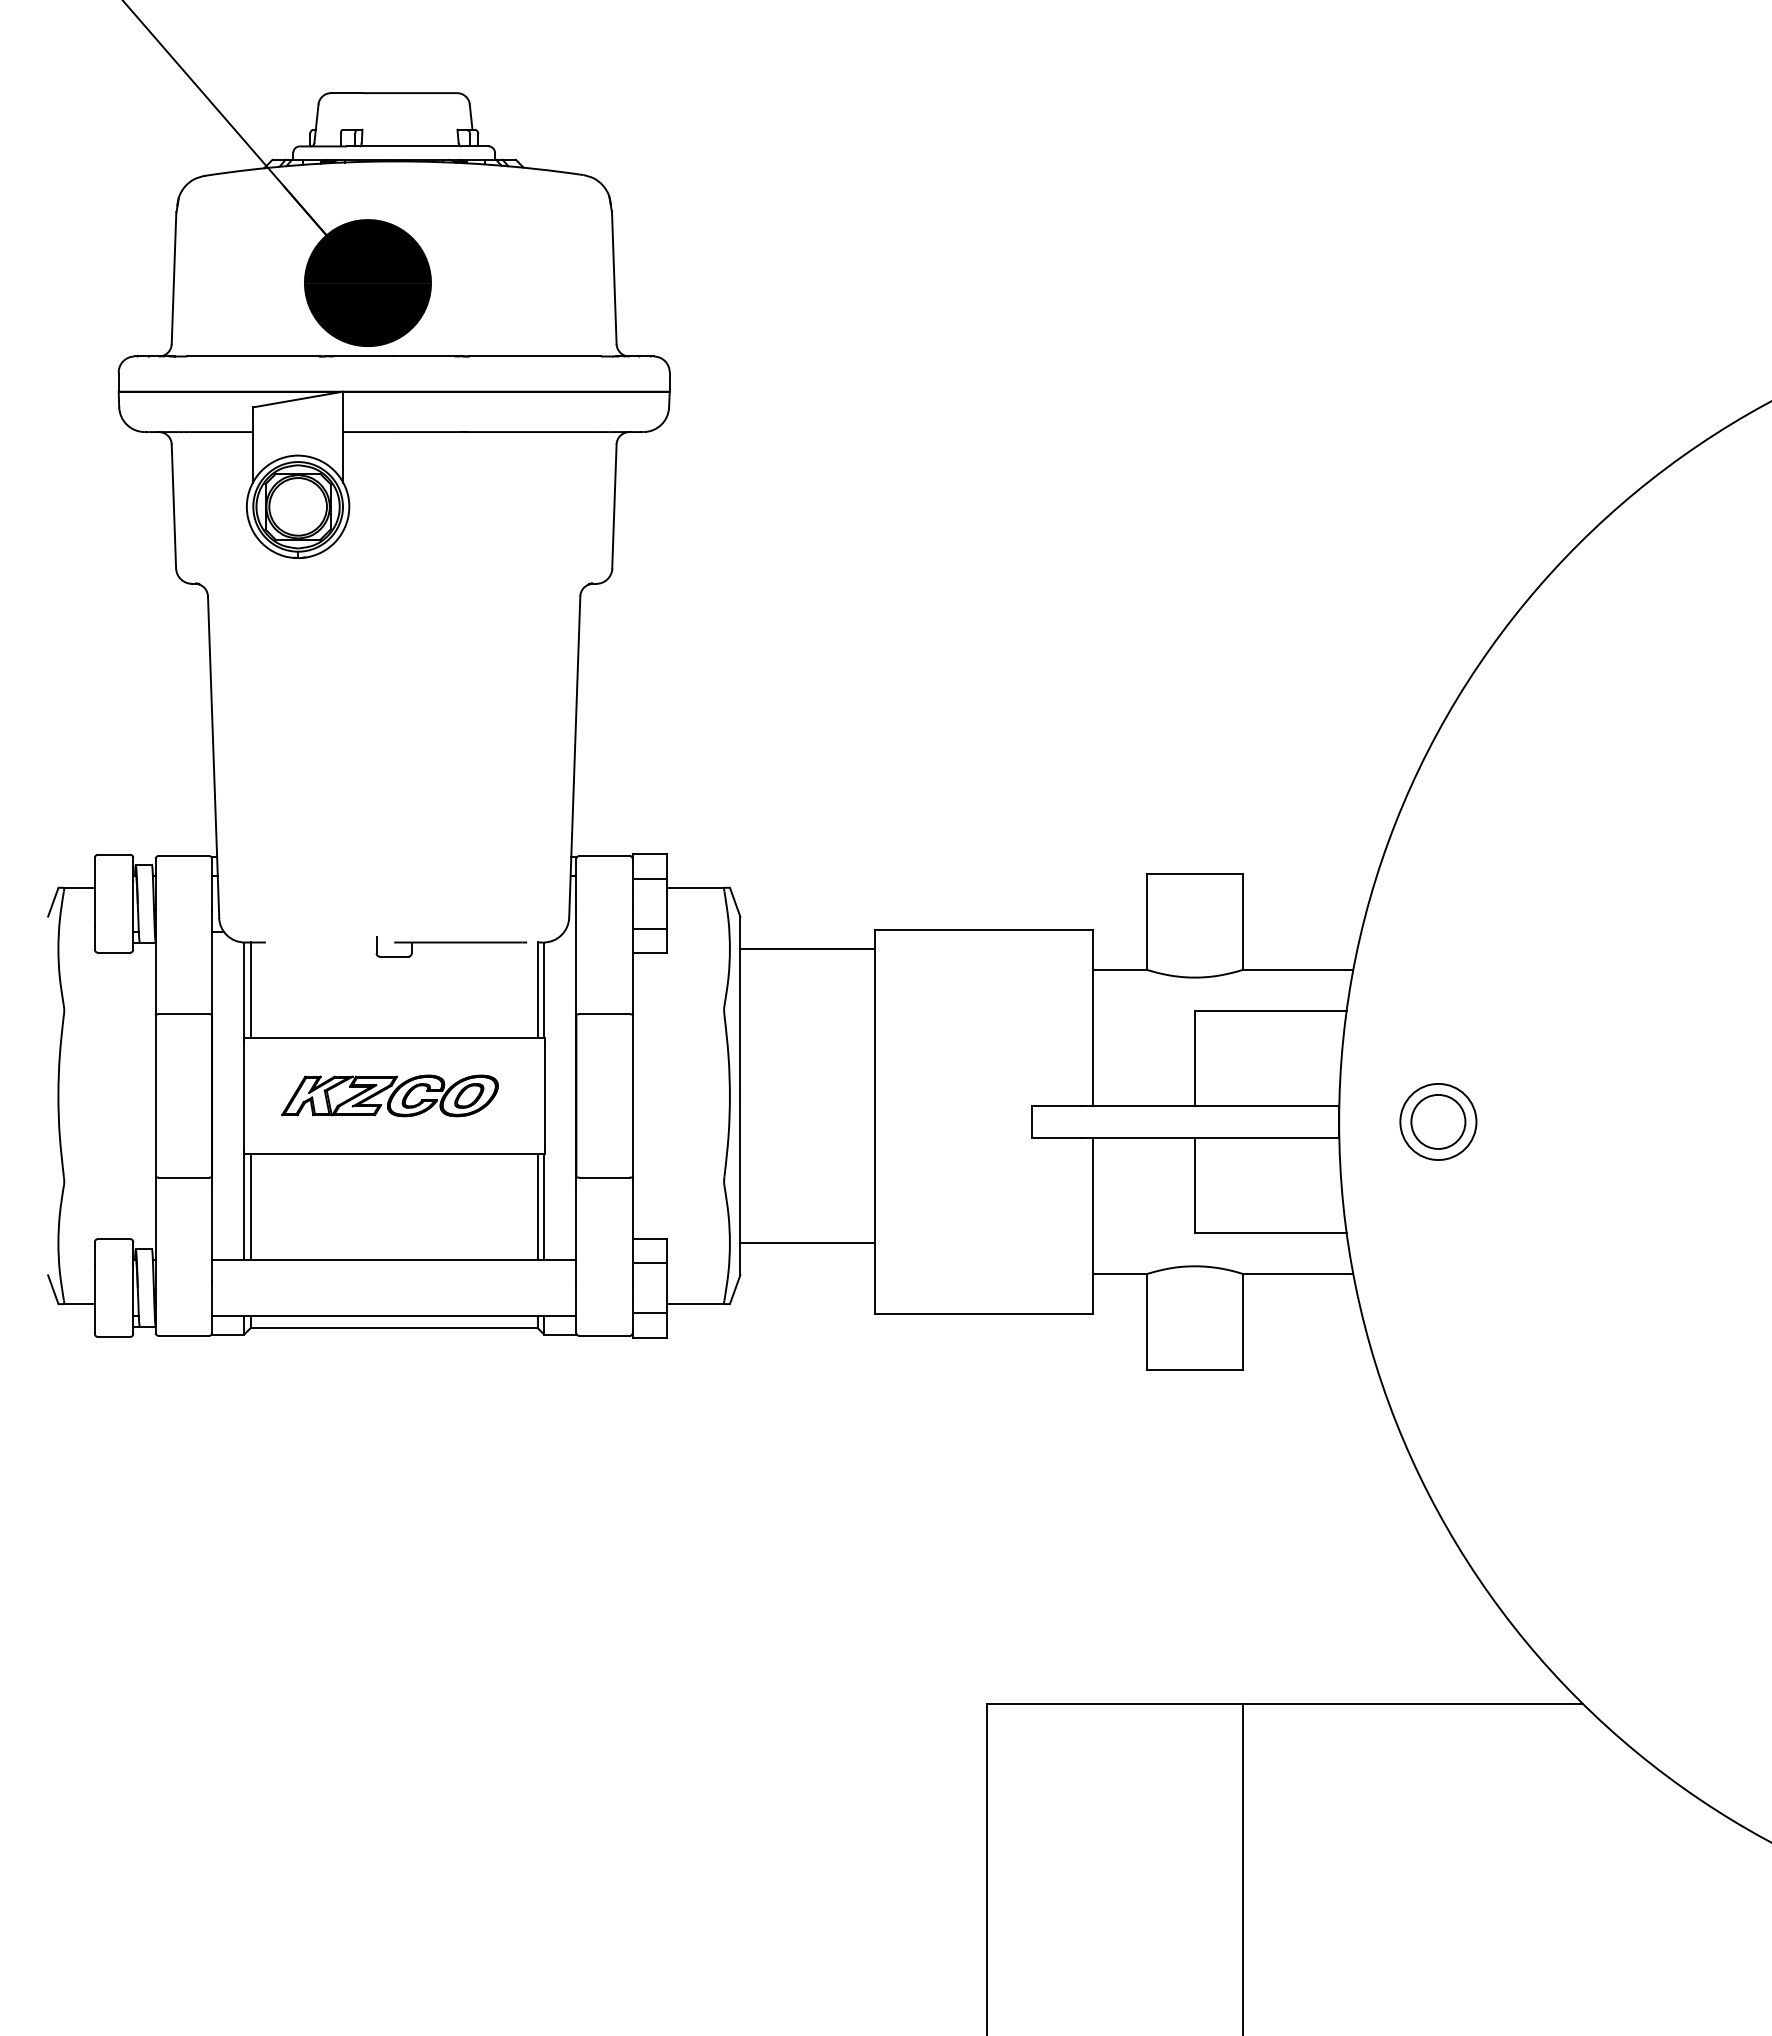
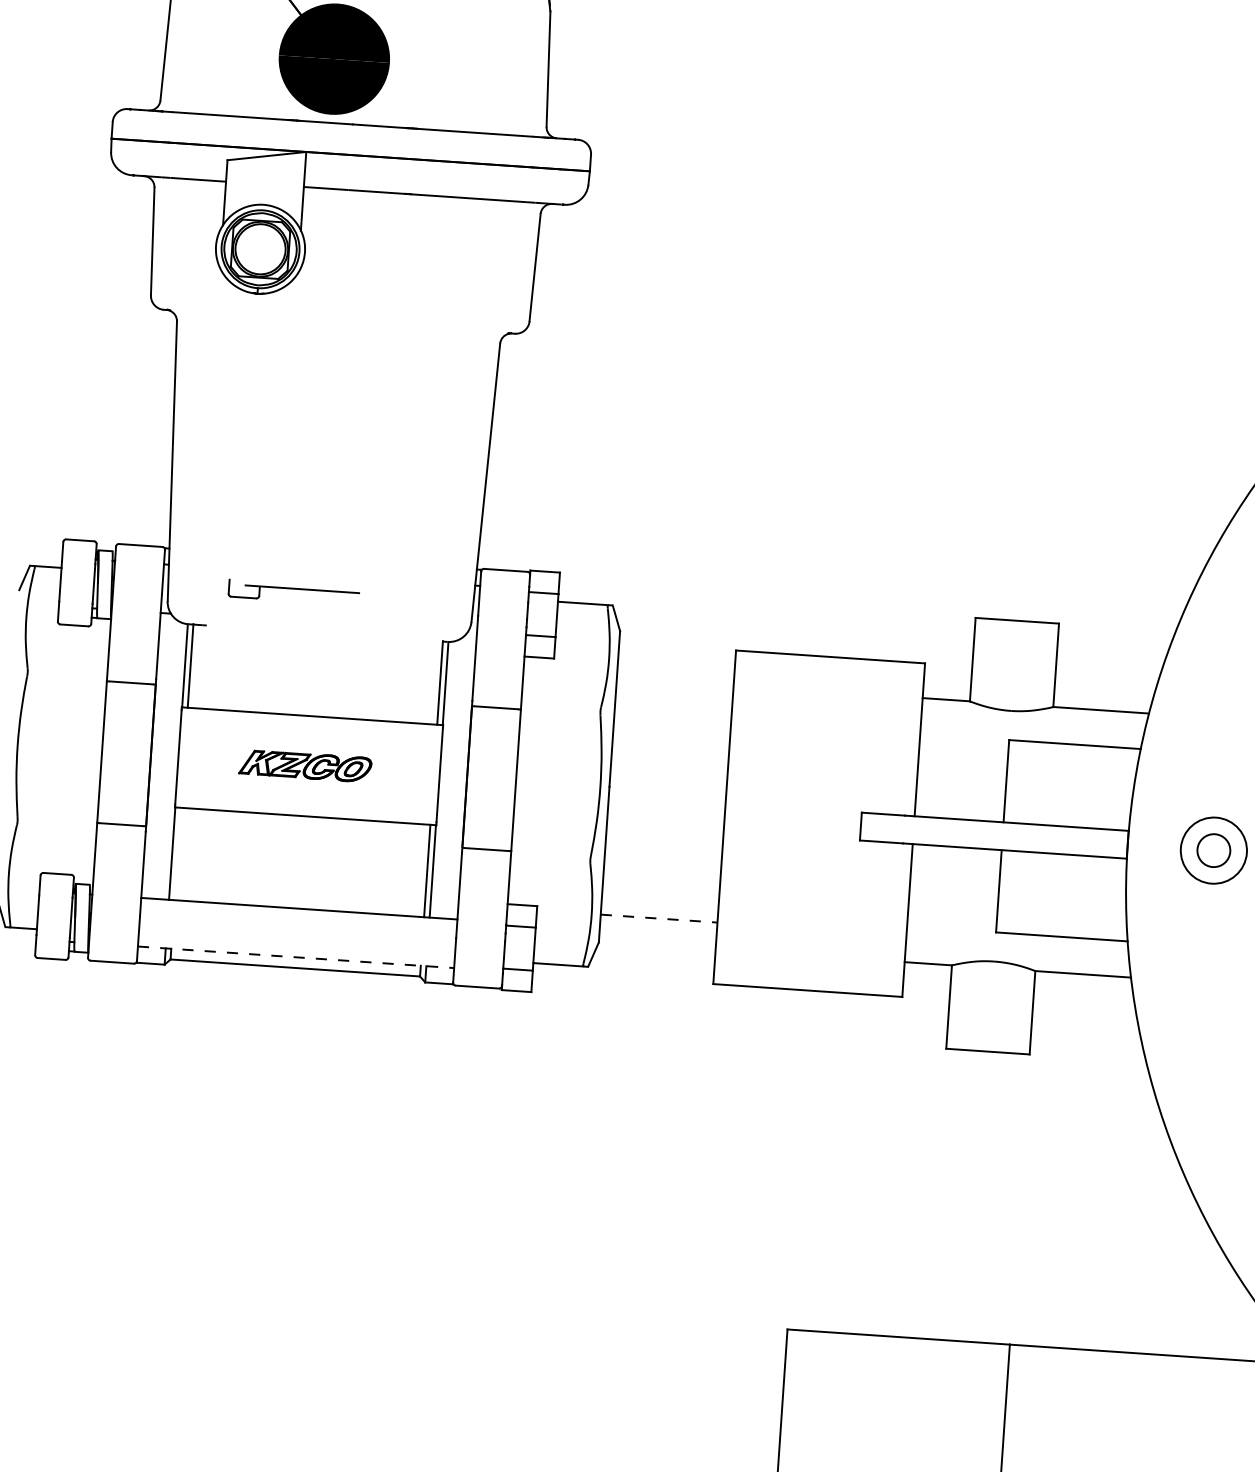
part: (451, 946) -> (294, 592), moved
line: (807, 948) -> (676, 662), removed
part: (389, 1095) -> (305, 765), size x0.7
circle: (1438, 1121) -> (1213, 850), size x0.7
line: (250, 1206) -> (177, 853), removed
line: (808, 1243) -> (659, 918), solid -> dashed
line: (394, 1316) -> (296, 957), solid -> dashed

